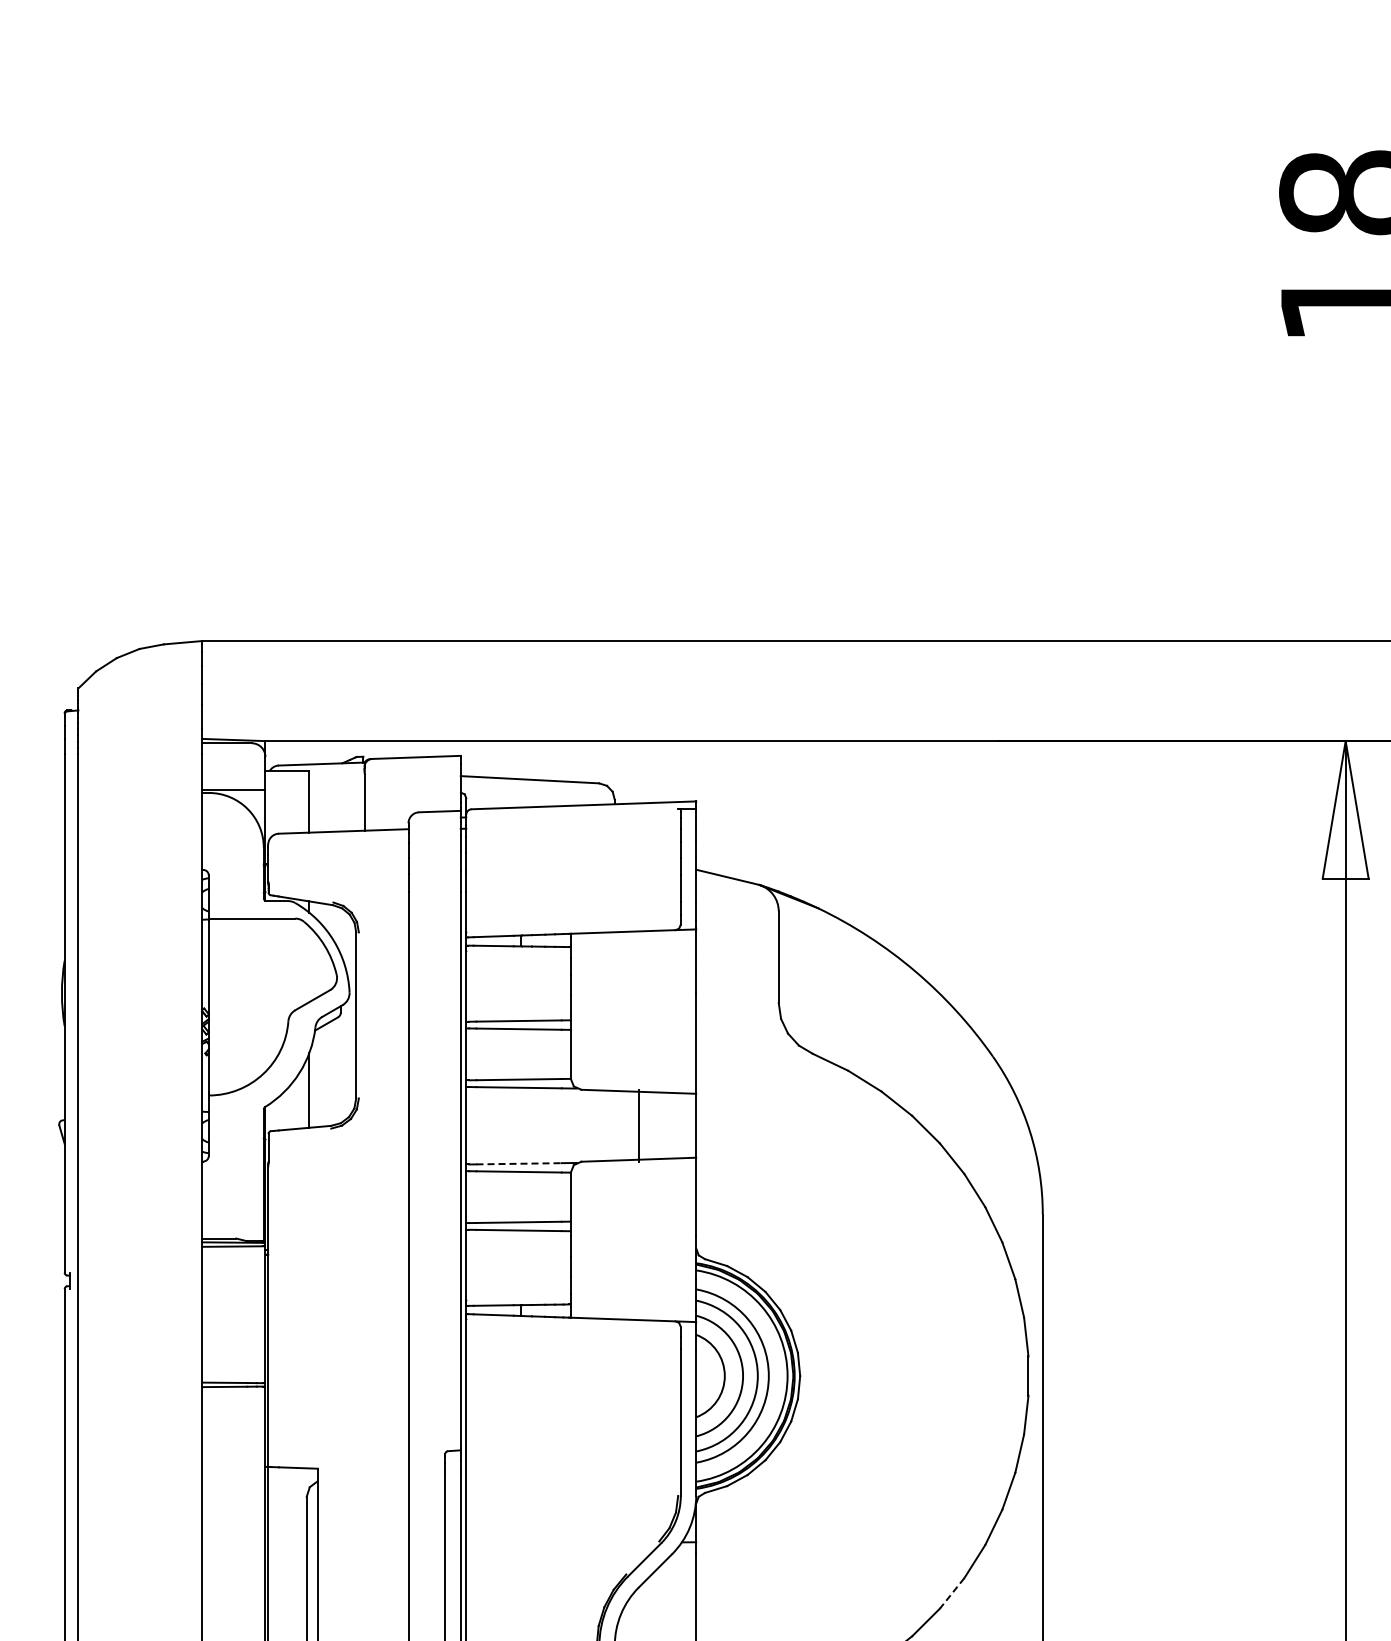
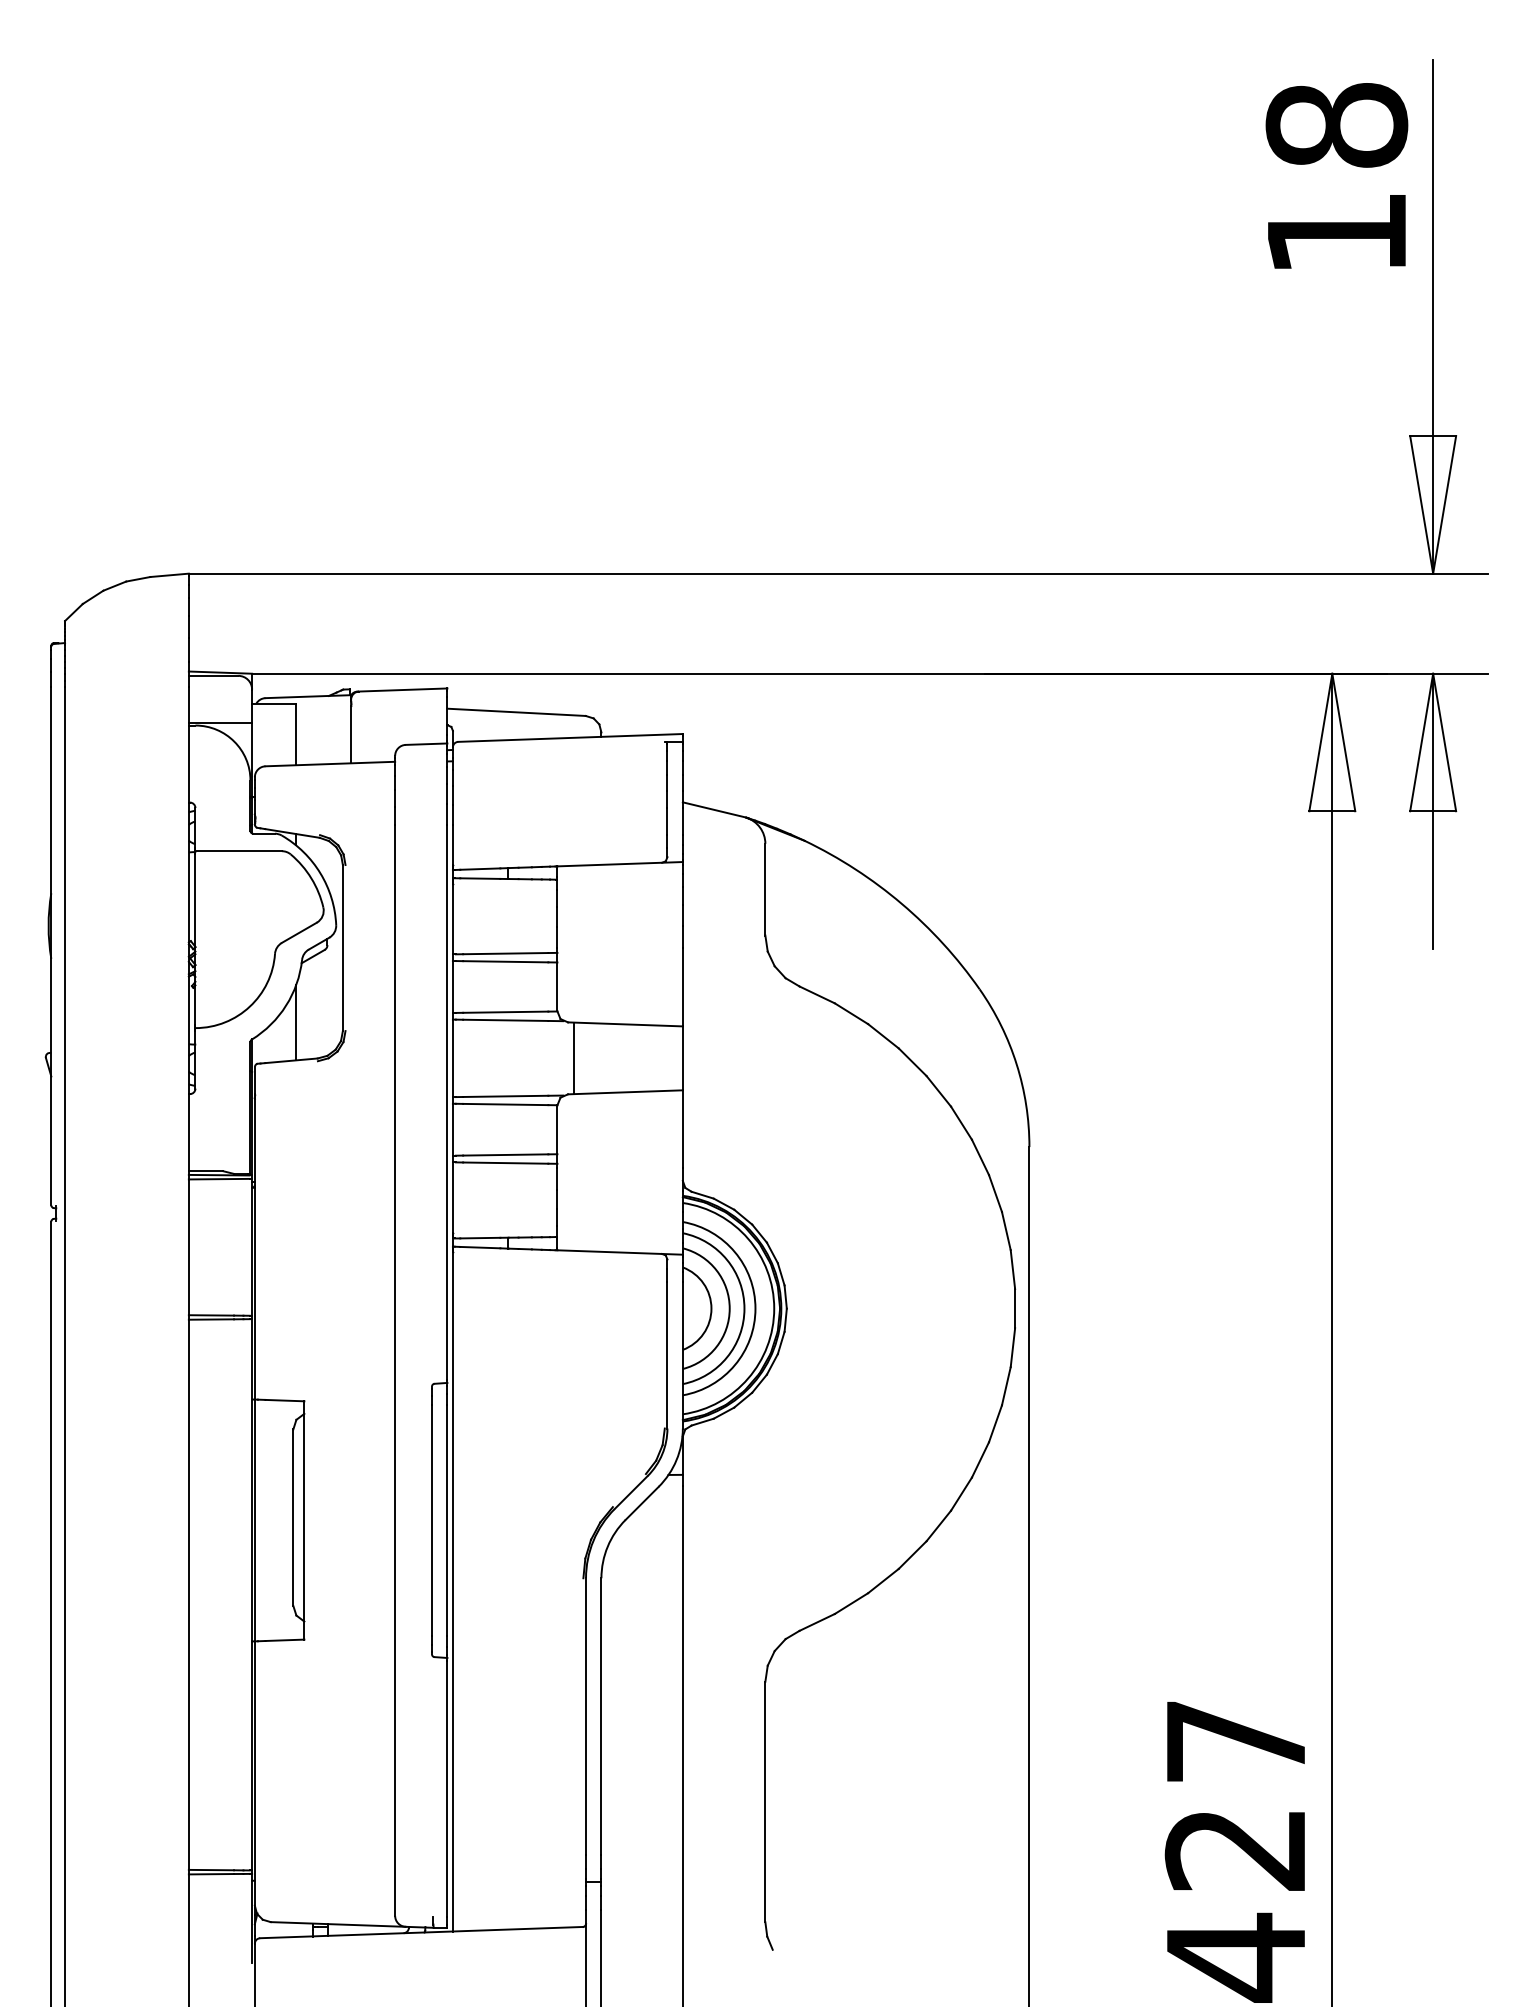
line: (638, 1125) -> (573, 1058), moved
line: (518, 1163) -> (505, 1096), dashed -> solid
line: (951, 1592) -> (938, 1525), dashed -> solid

